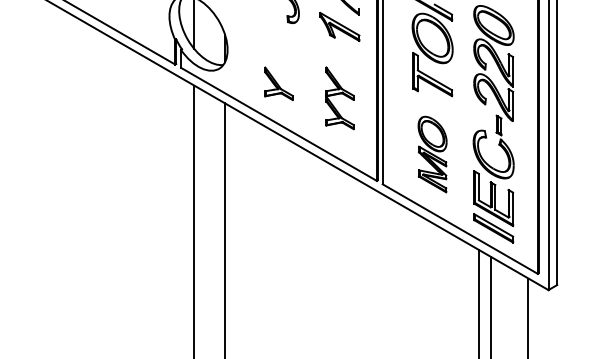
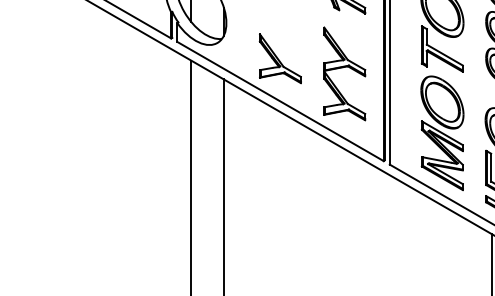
part: (278, 83) -> (280, 58), size x1.43
part: (339, 98) -> (344, 74), size x1.43
part: (432, 154) -> (442, 133), size x1.43

